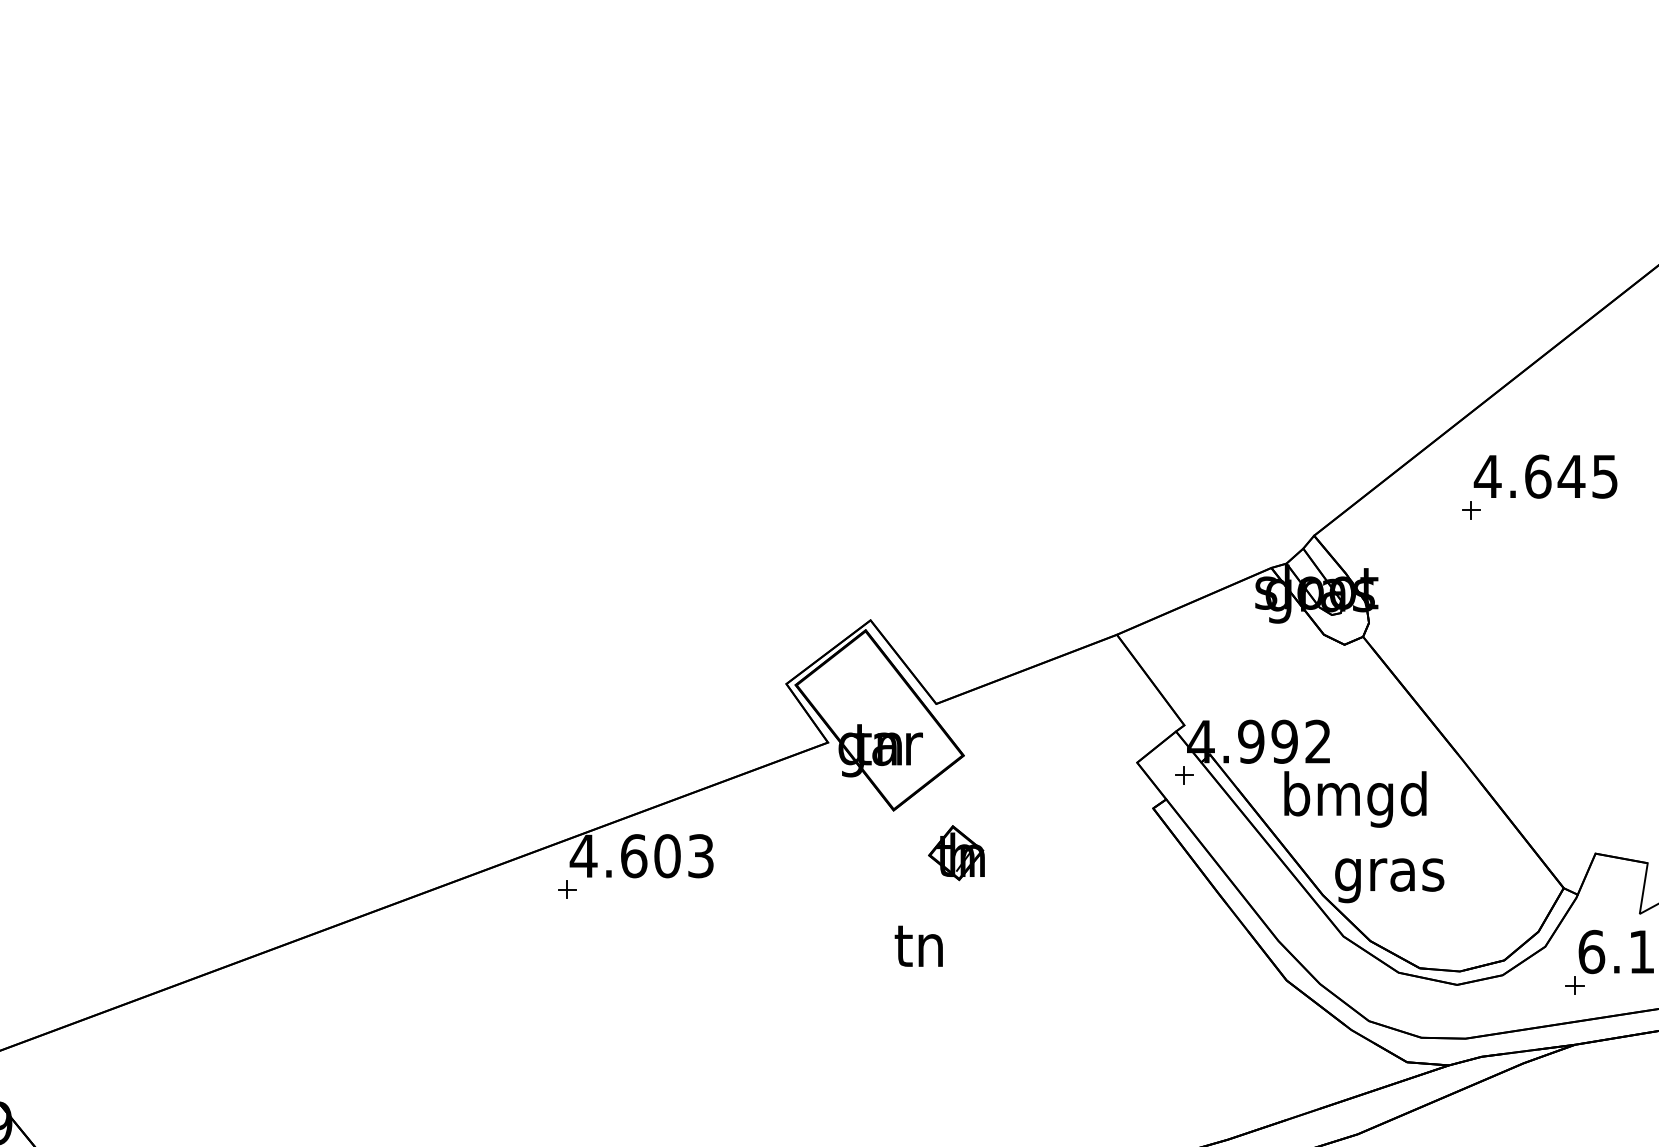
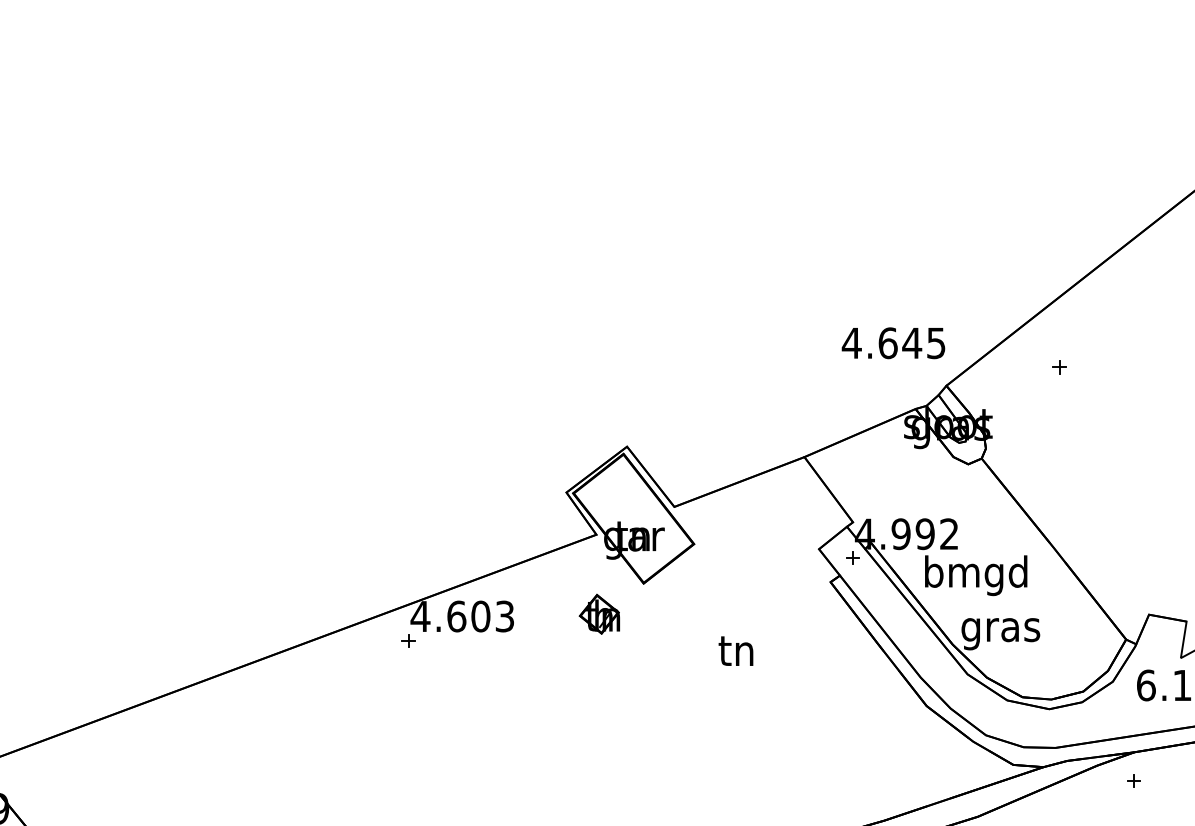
text: (1545, 476) -> (893, 343), moved
part: (956, 853) -> (599, 614), moved
text: (918, 945) -> (735, 650), moved
part: (1574, 985) -> (1133, 780), moved

